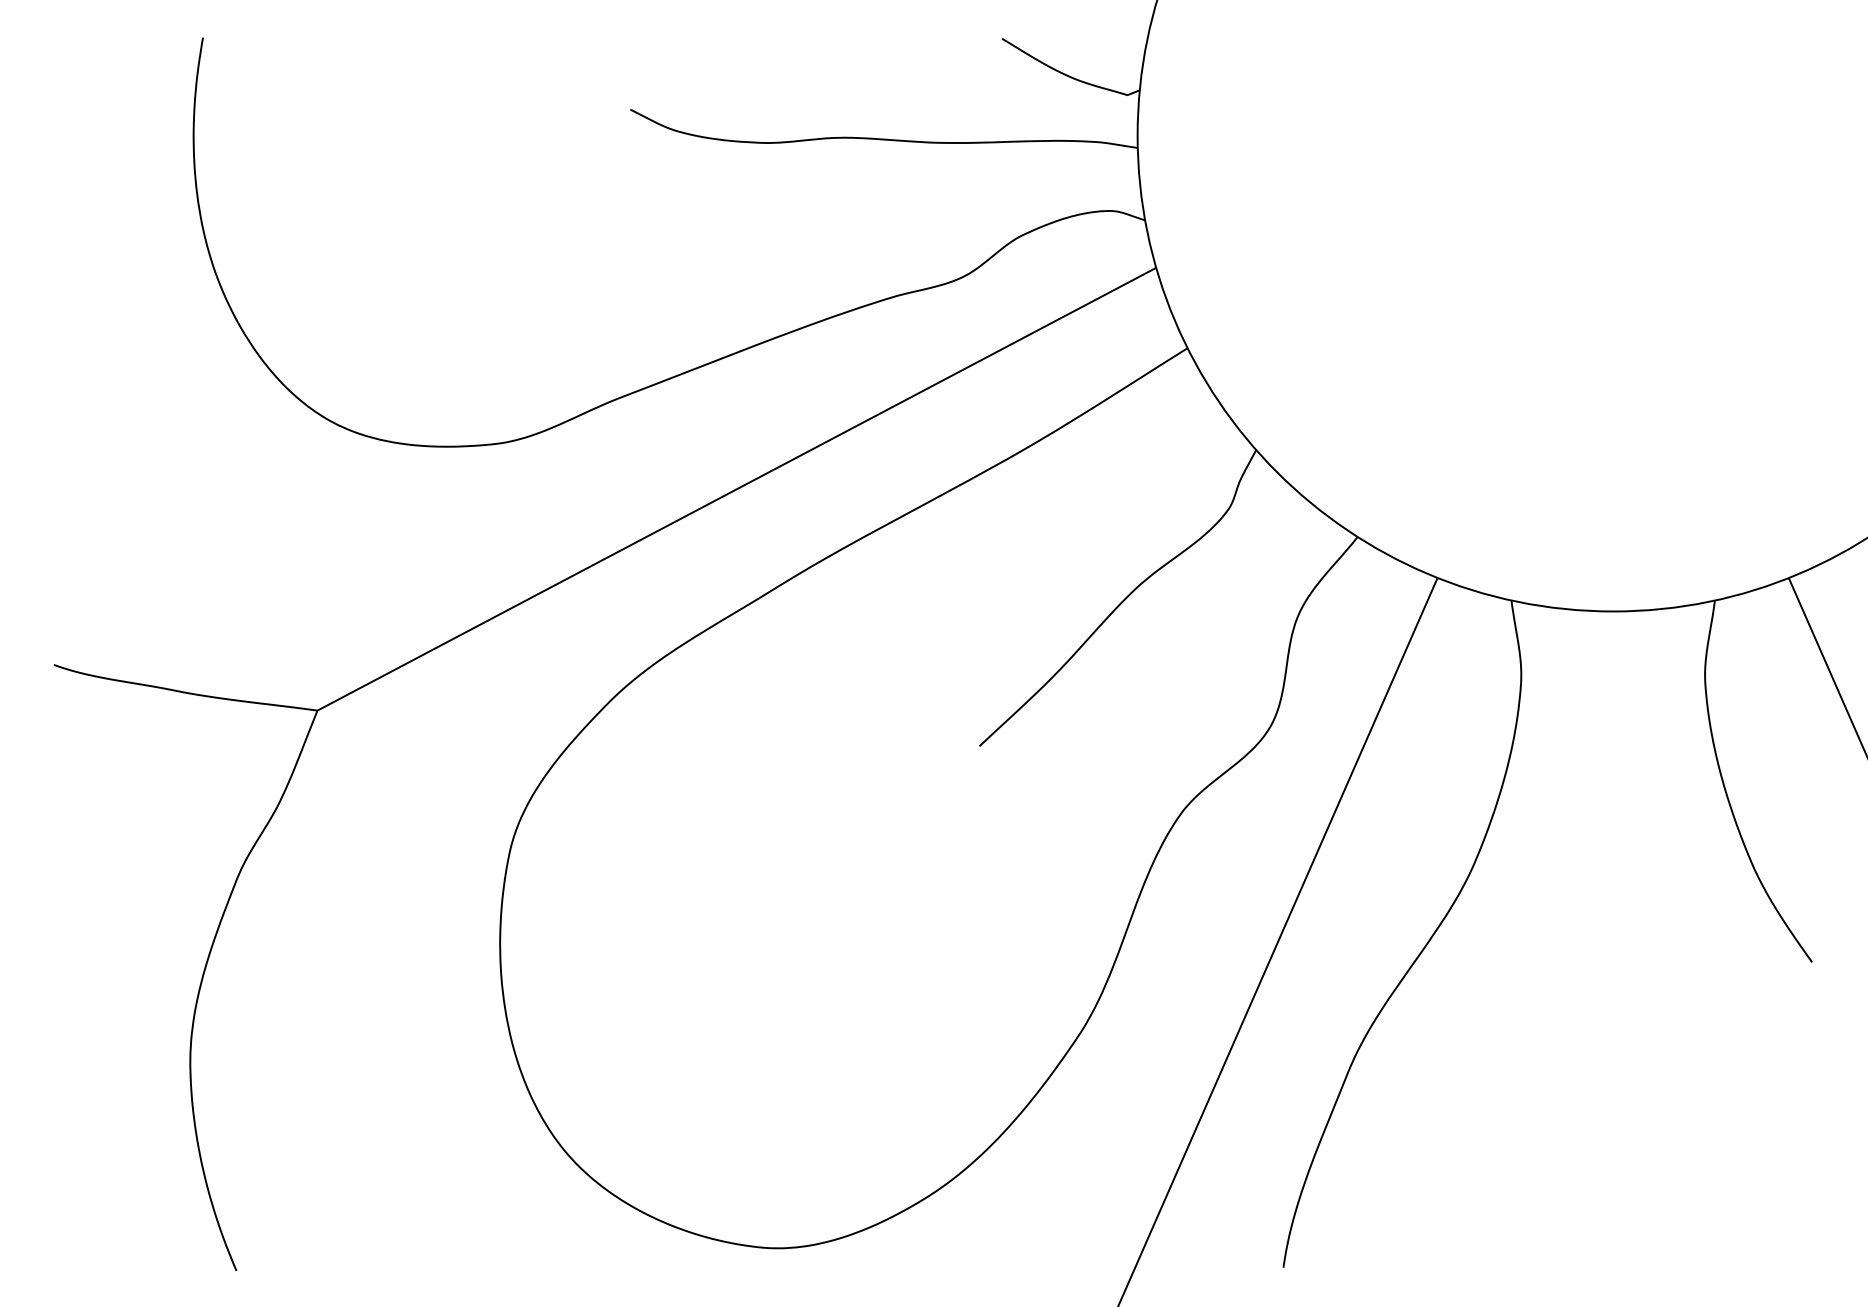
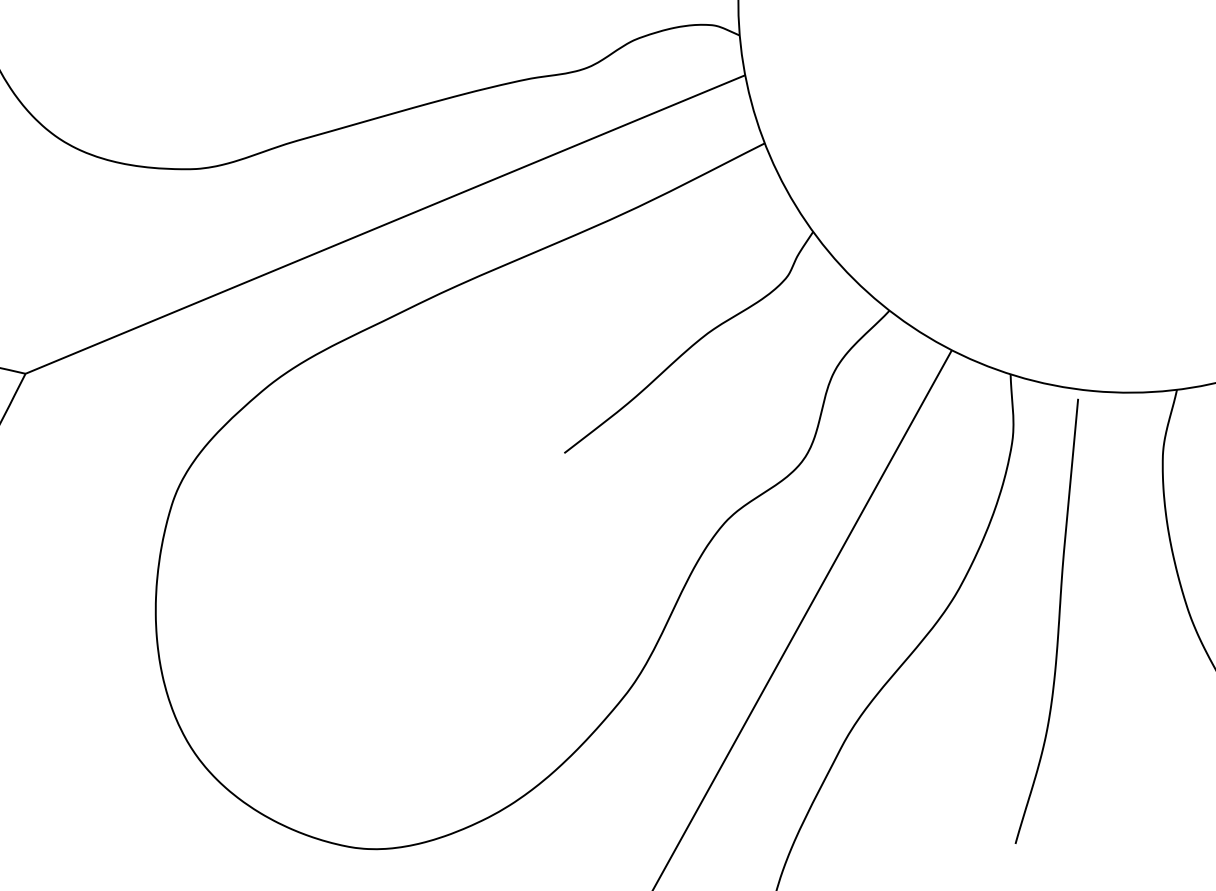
curve: (1597, 895) -> (1058, 622), added

